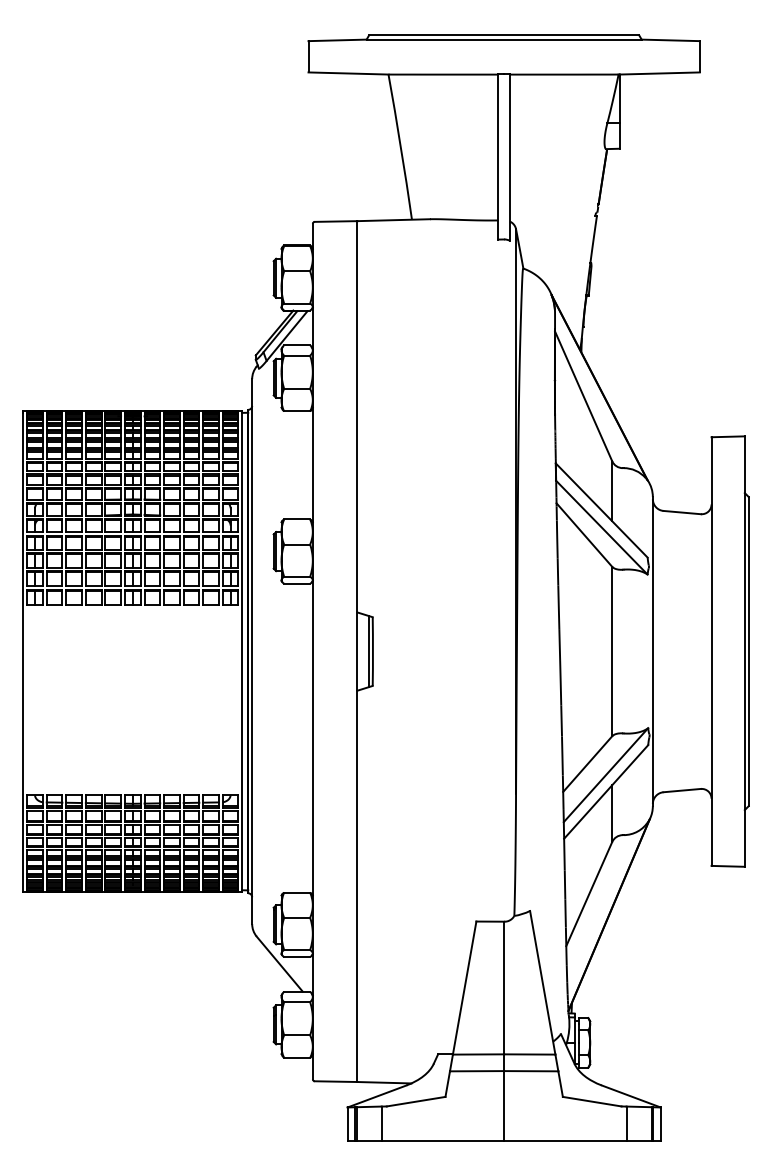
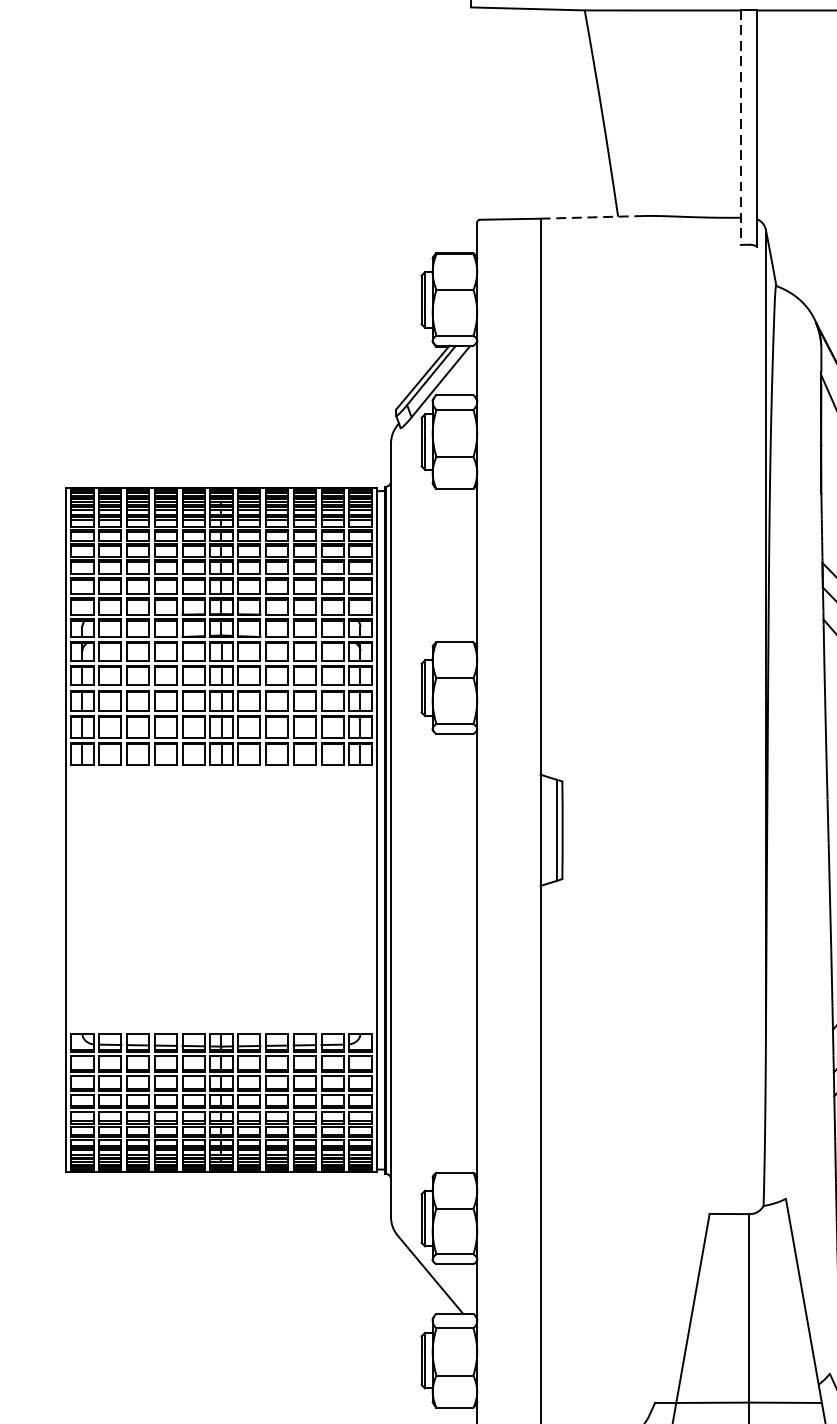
line: (498, 156) -> (741, 126), solid -> dashed
line: (394, 220) -> (593, 217), solid -> dashed

